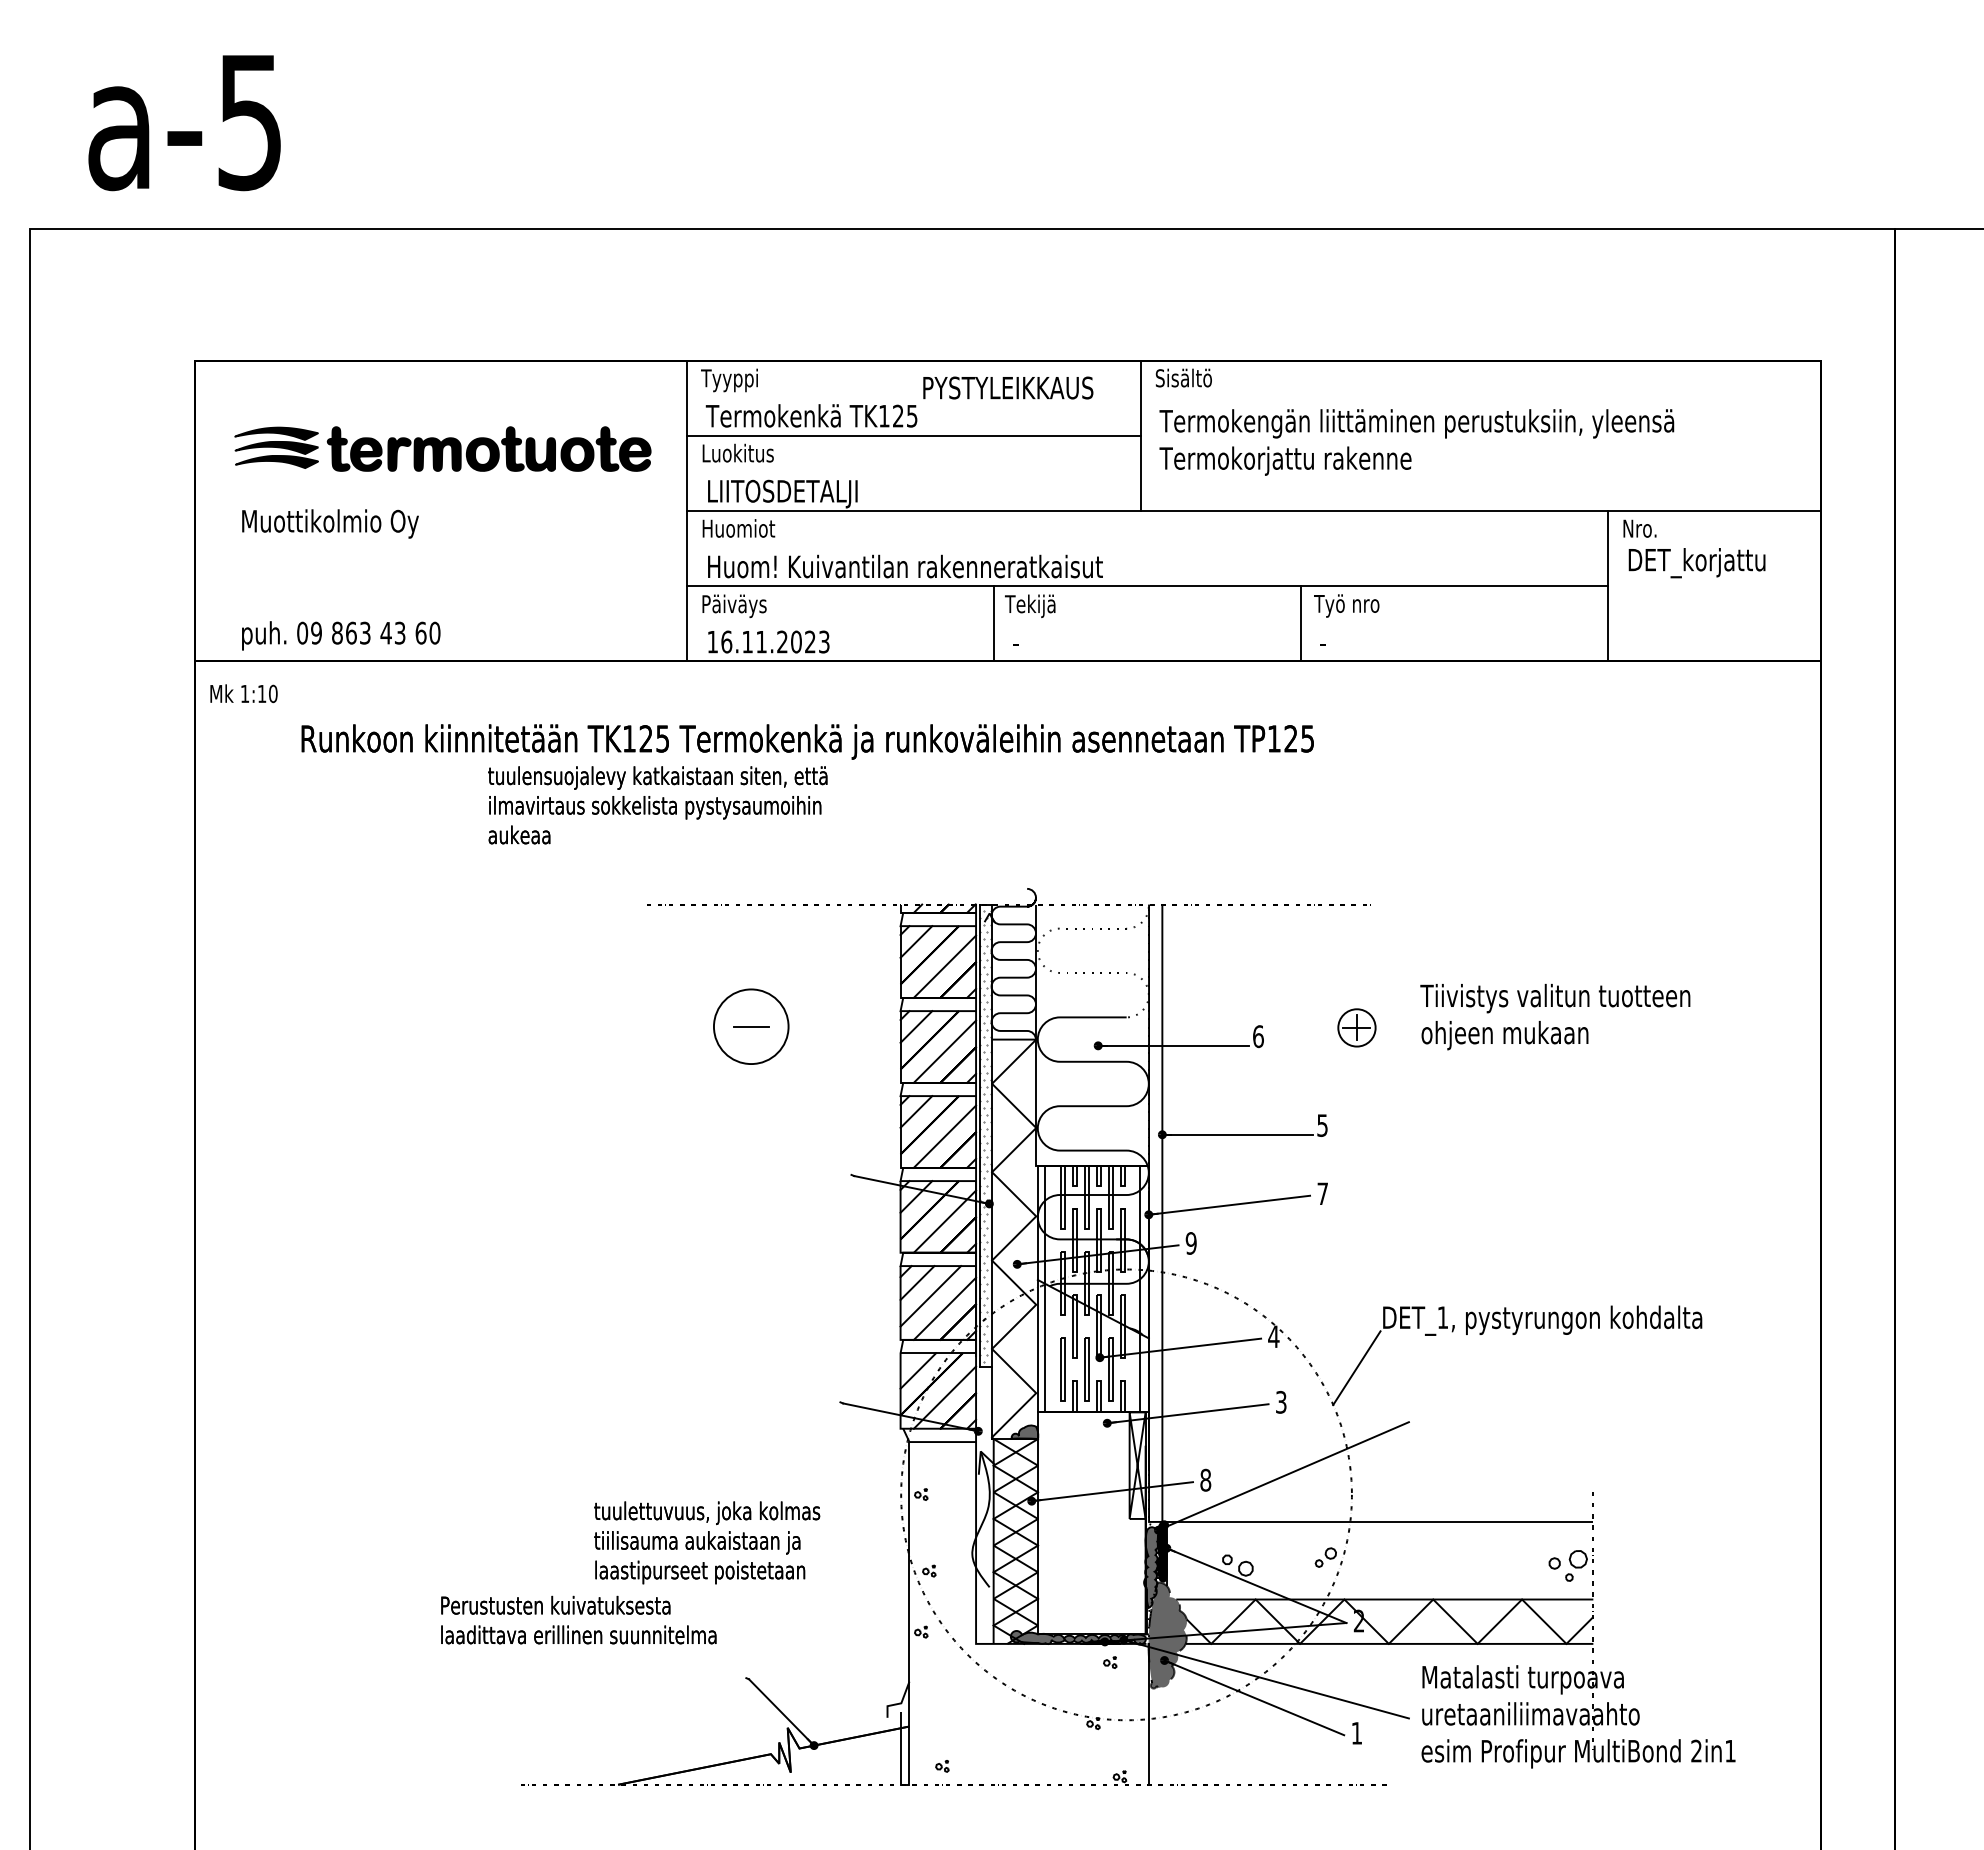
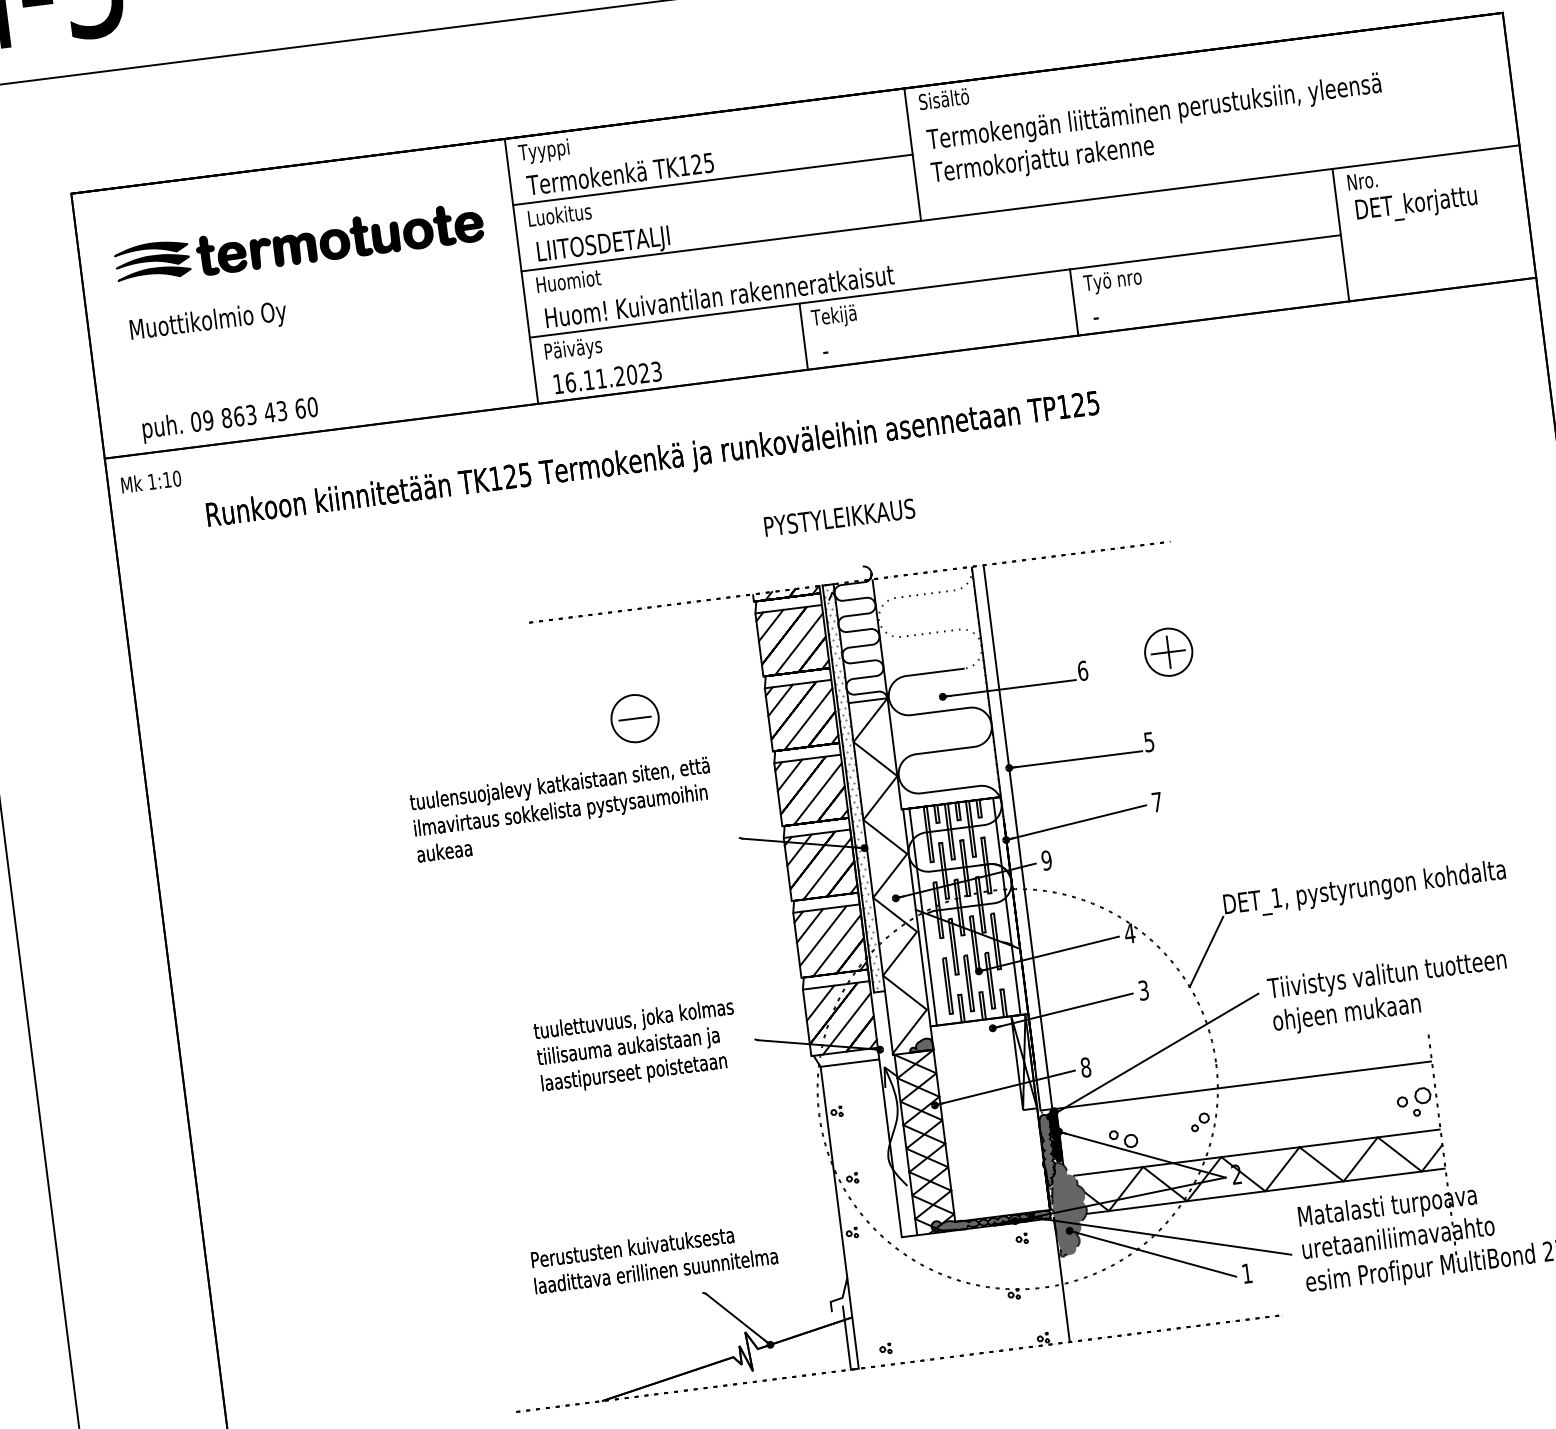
text: (1008, 387) -> (839, 517), moved
text: (657, 805) -> (562, 809), moved
text: (1555, 1017) -> (1389, 992), moved
circle: (750, 1026) -> (634, 718), size x0.71
part: (1356, 1027) -> (1168, 651), size x1.43
text: (707, 1542) -> (637, 1046), moved
text: (578, 1619) -> (654, 1257), moved

